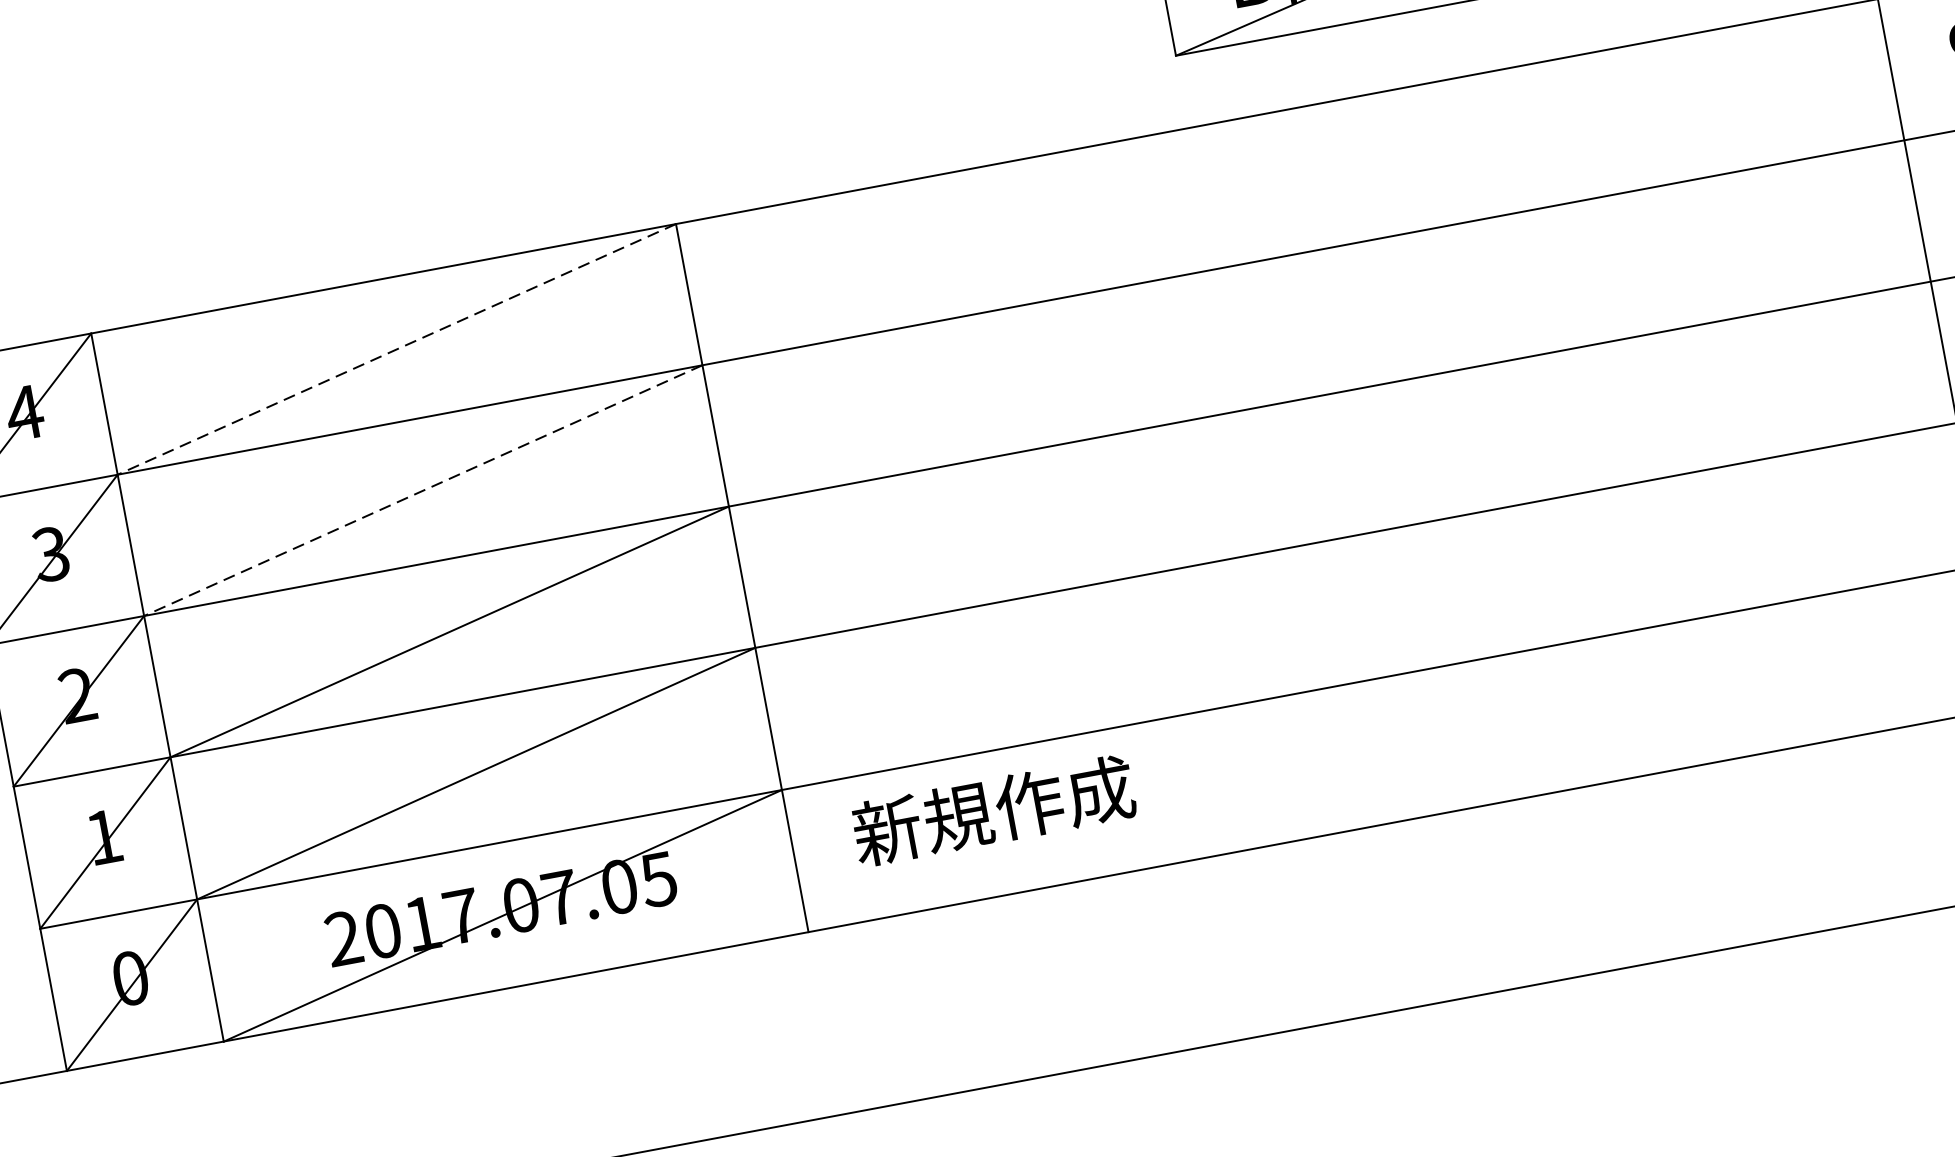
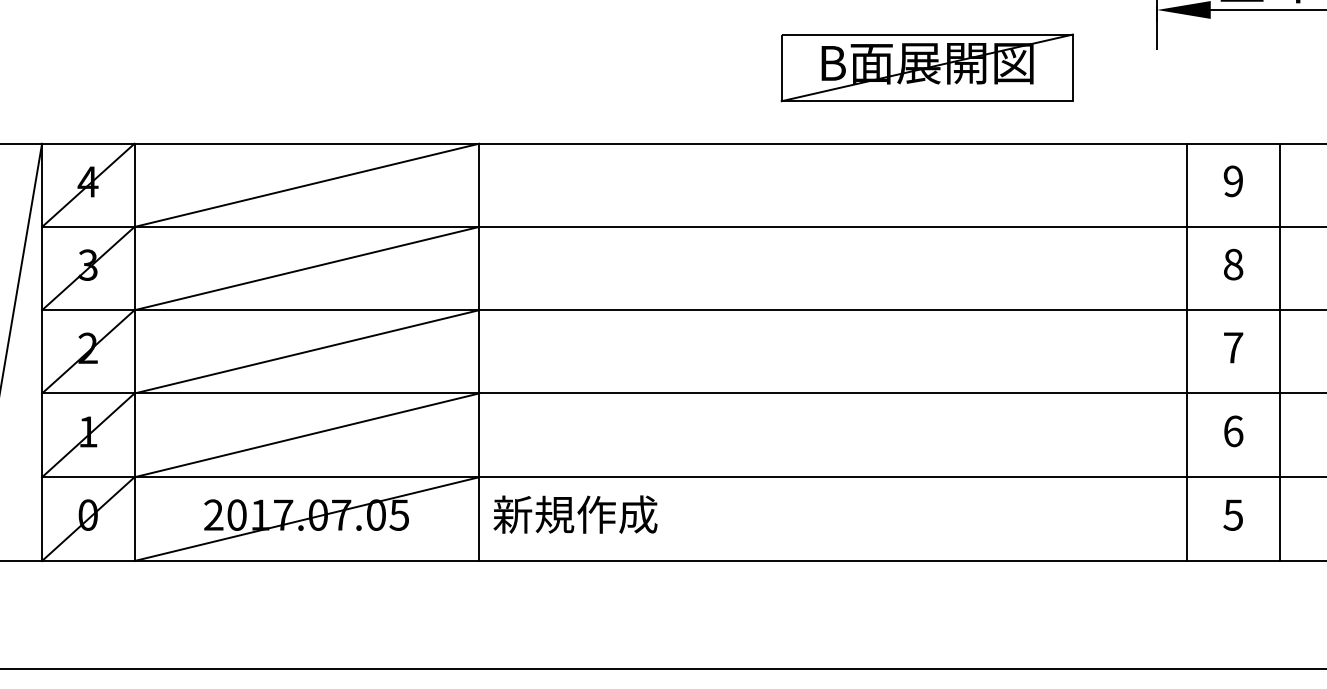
line: (396, 349) -> (306, 185), dashed -> solid
line: (422, 490) -> (306, 268), dashed -> solid
text: (993, 810) -> (575, 514), moved

